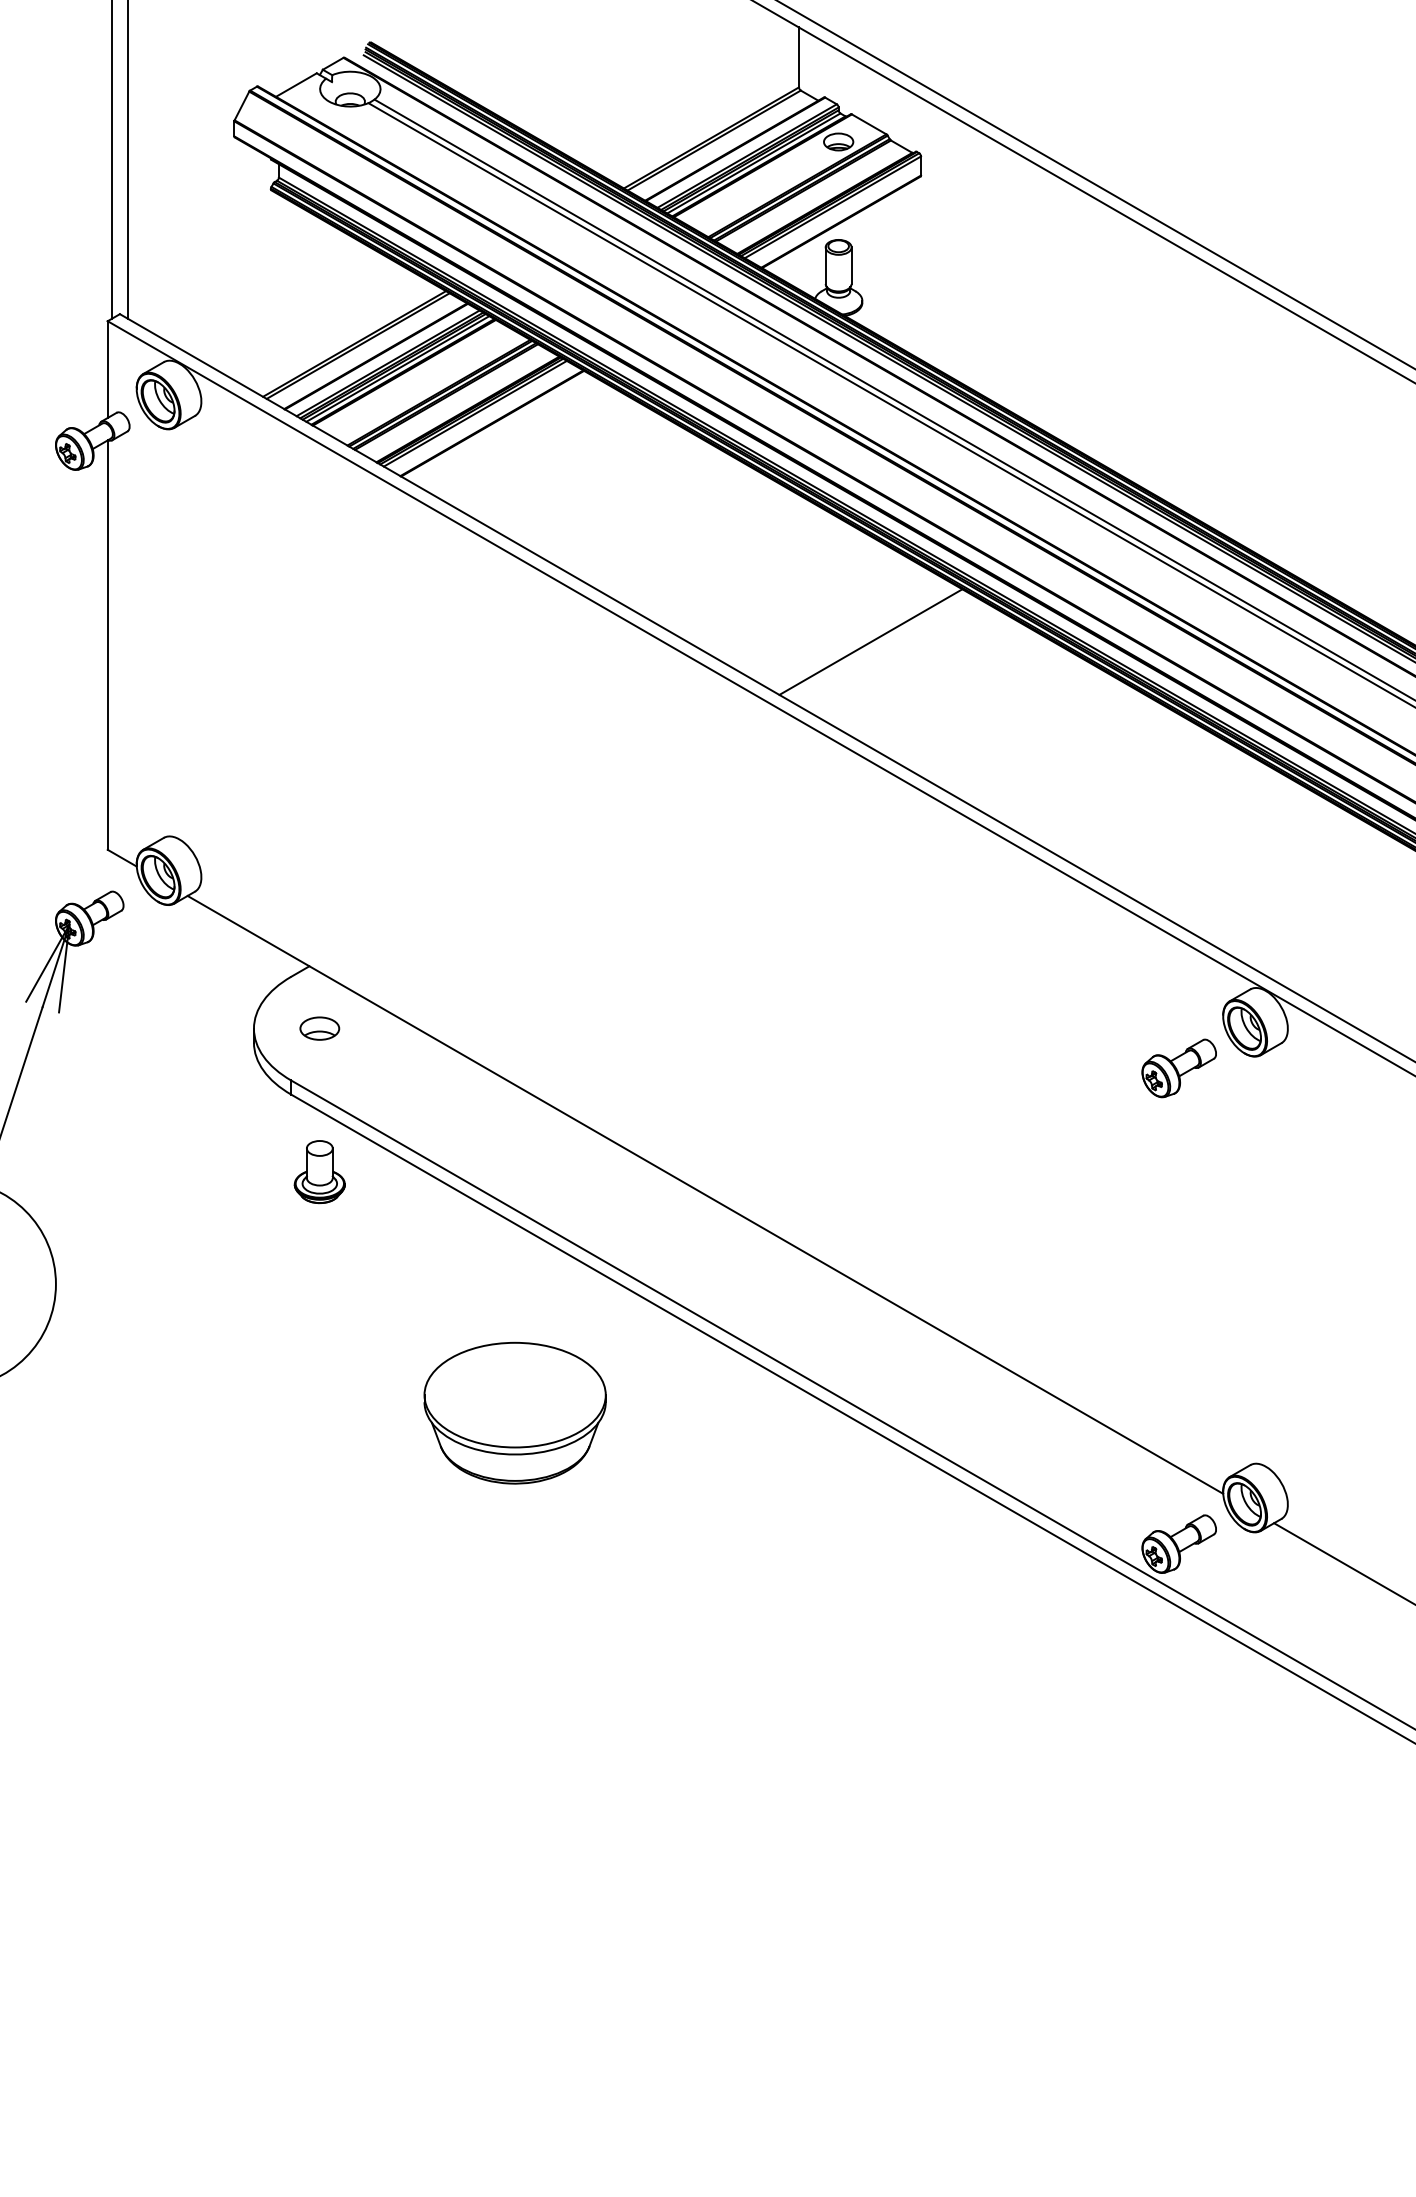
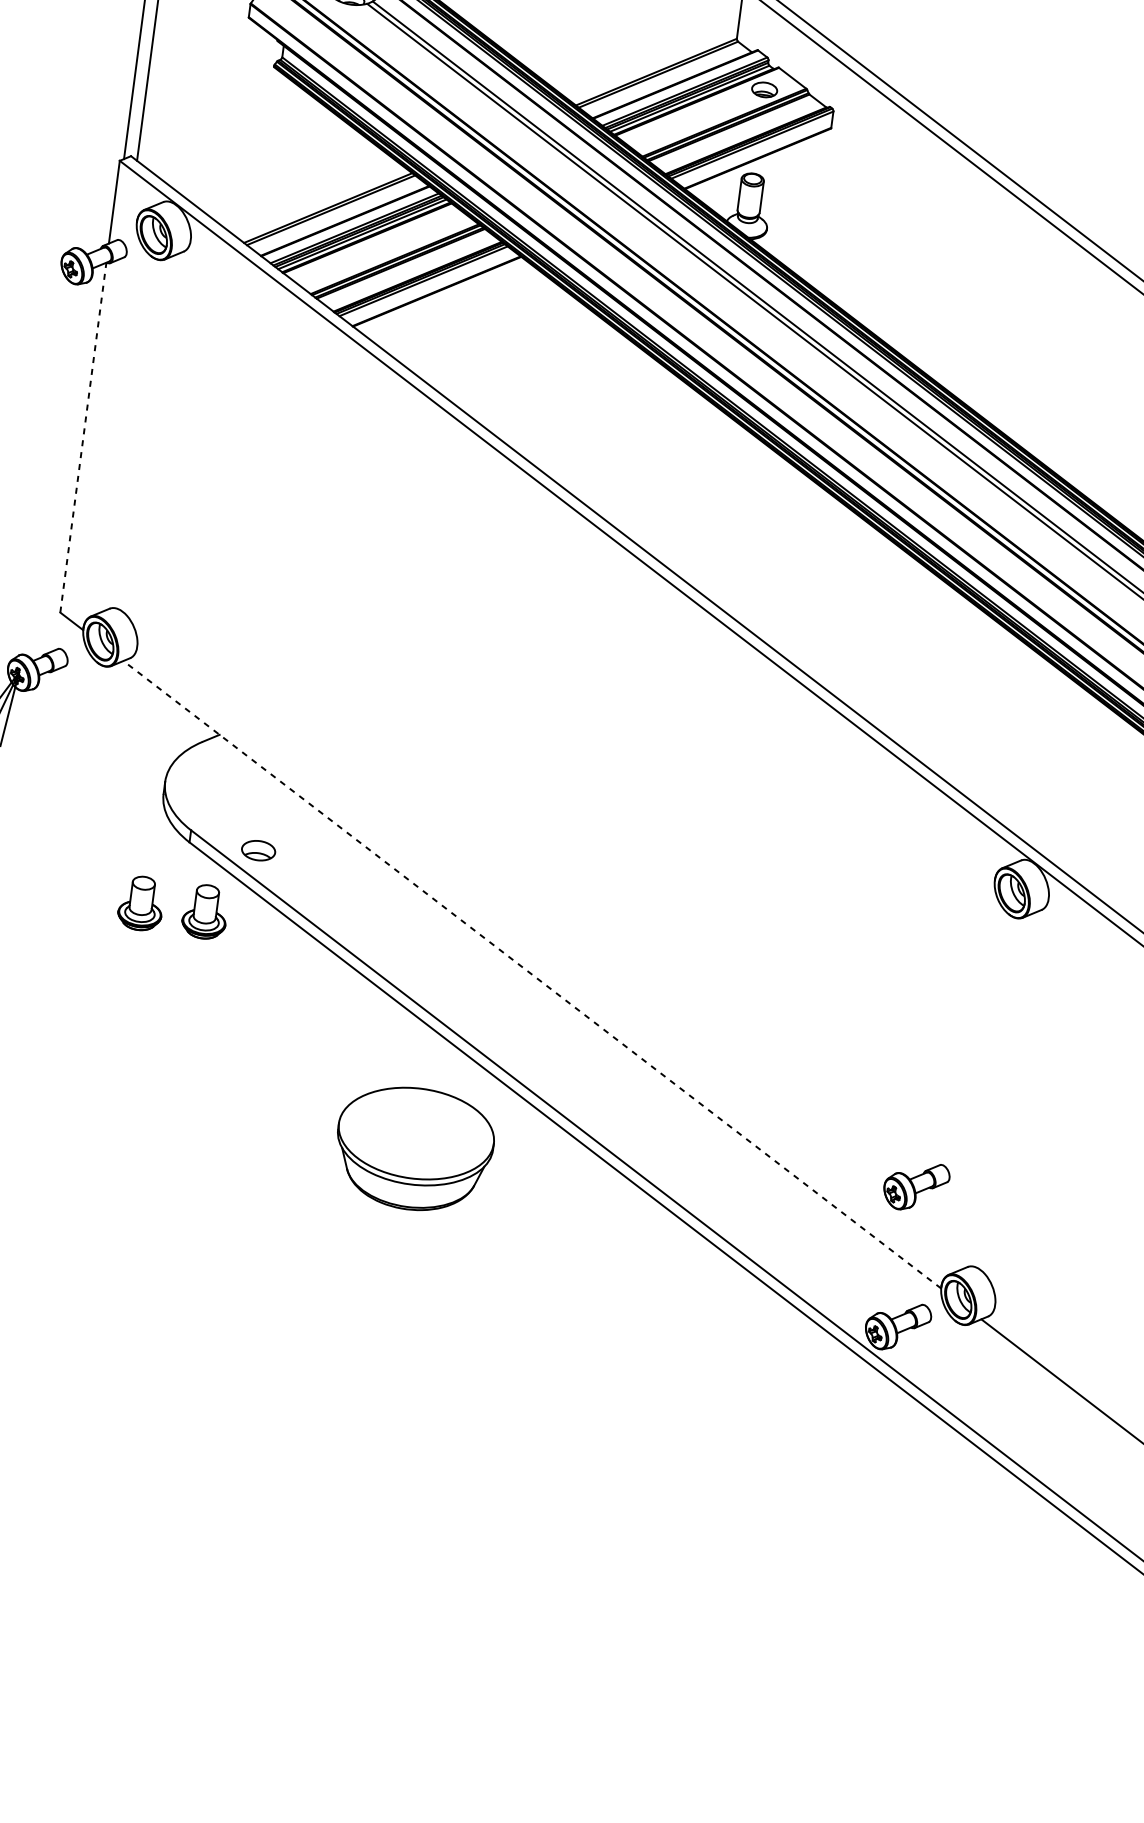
line: (870, 641) -> (735, 520), removed
line: (107, 645) -> (83, 437), solid -> dashed
part: (319, 1028) -> (258, 850), moved
part: (1178, 1068) -> (915, 1186), moved
part: (244, 1172) -> (140, 903), added
line: (705, 1194) -> (532, 974), solid -> dashed
part: (514, 1412) -> (413, 1148), moved

